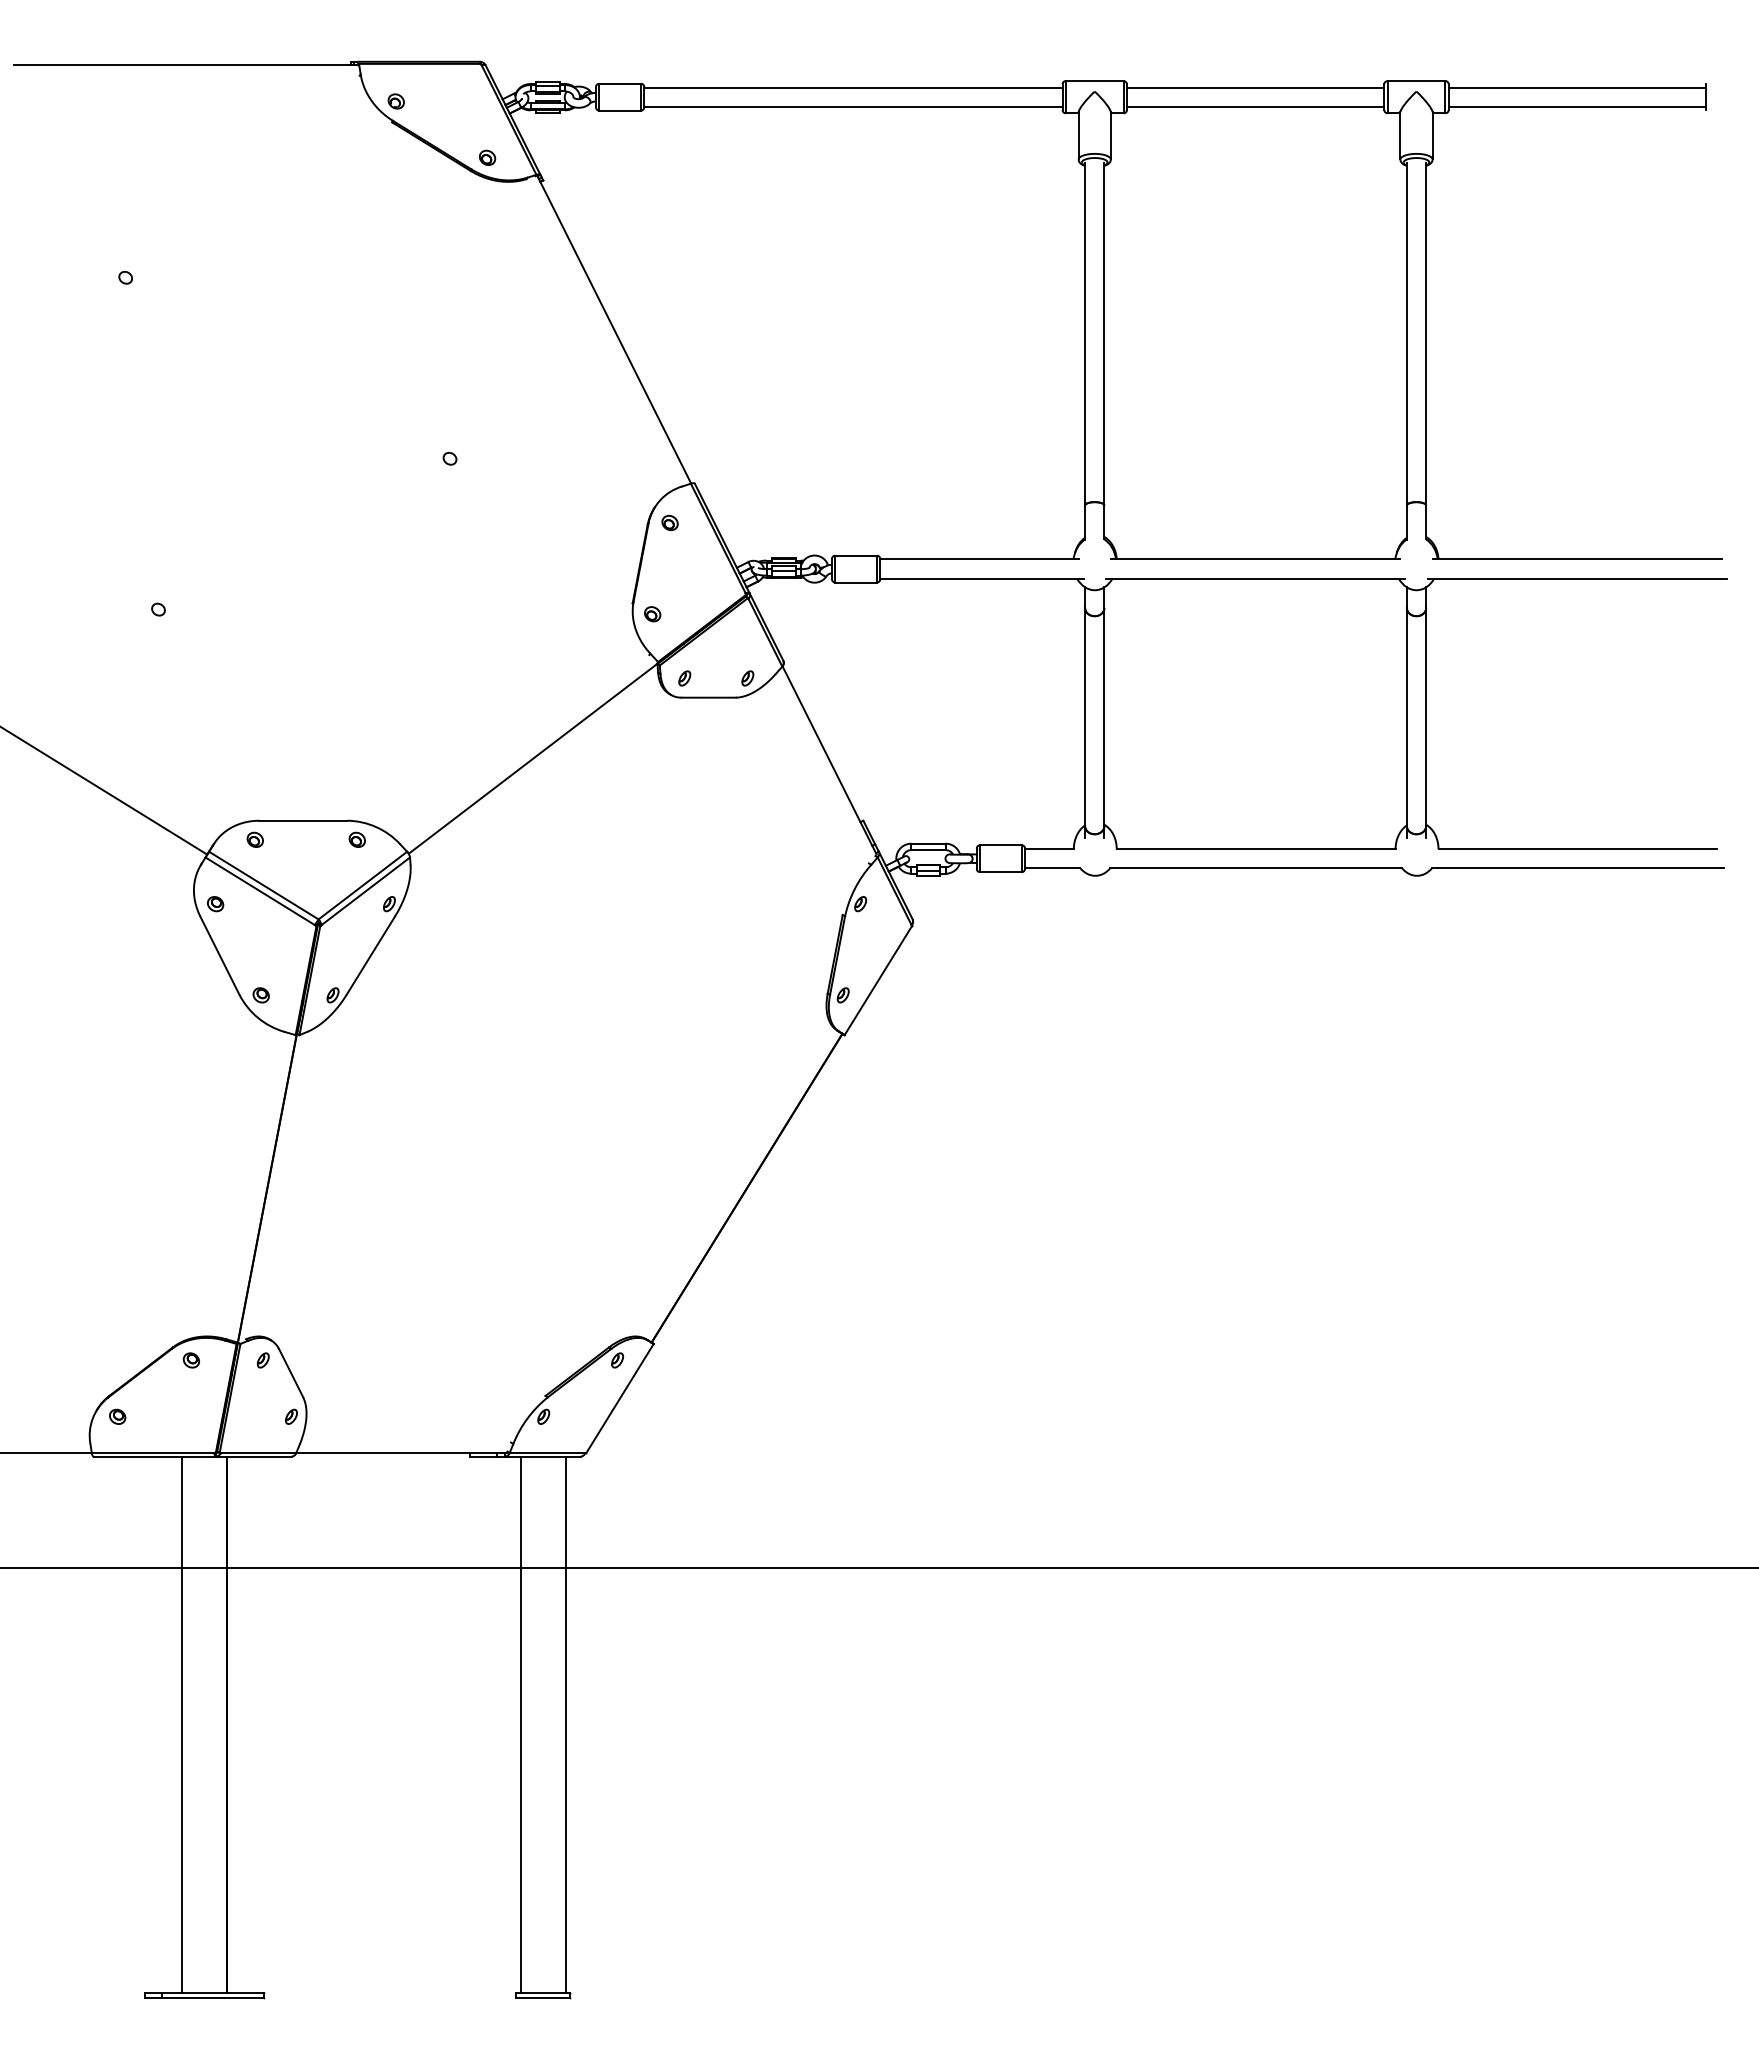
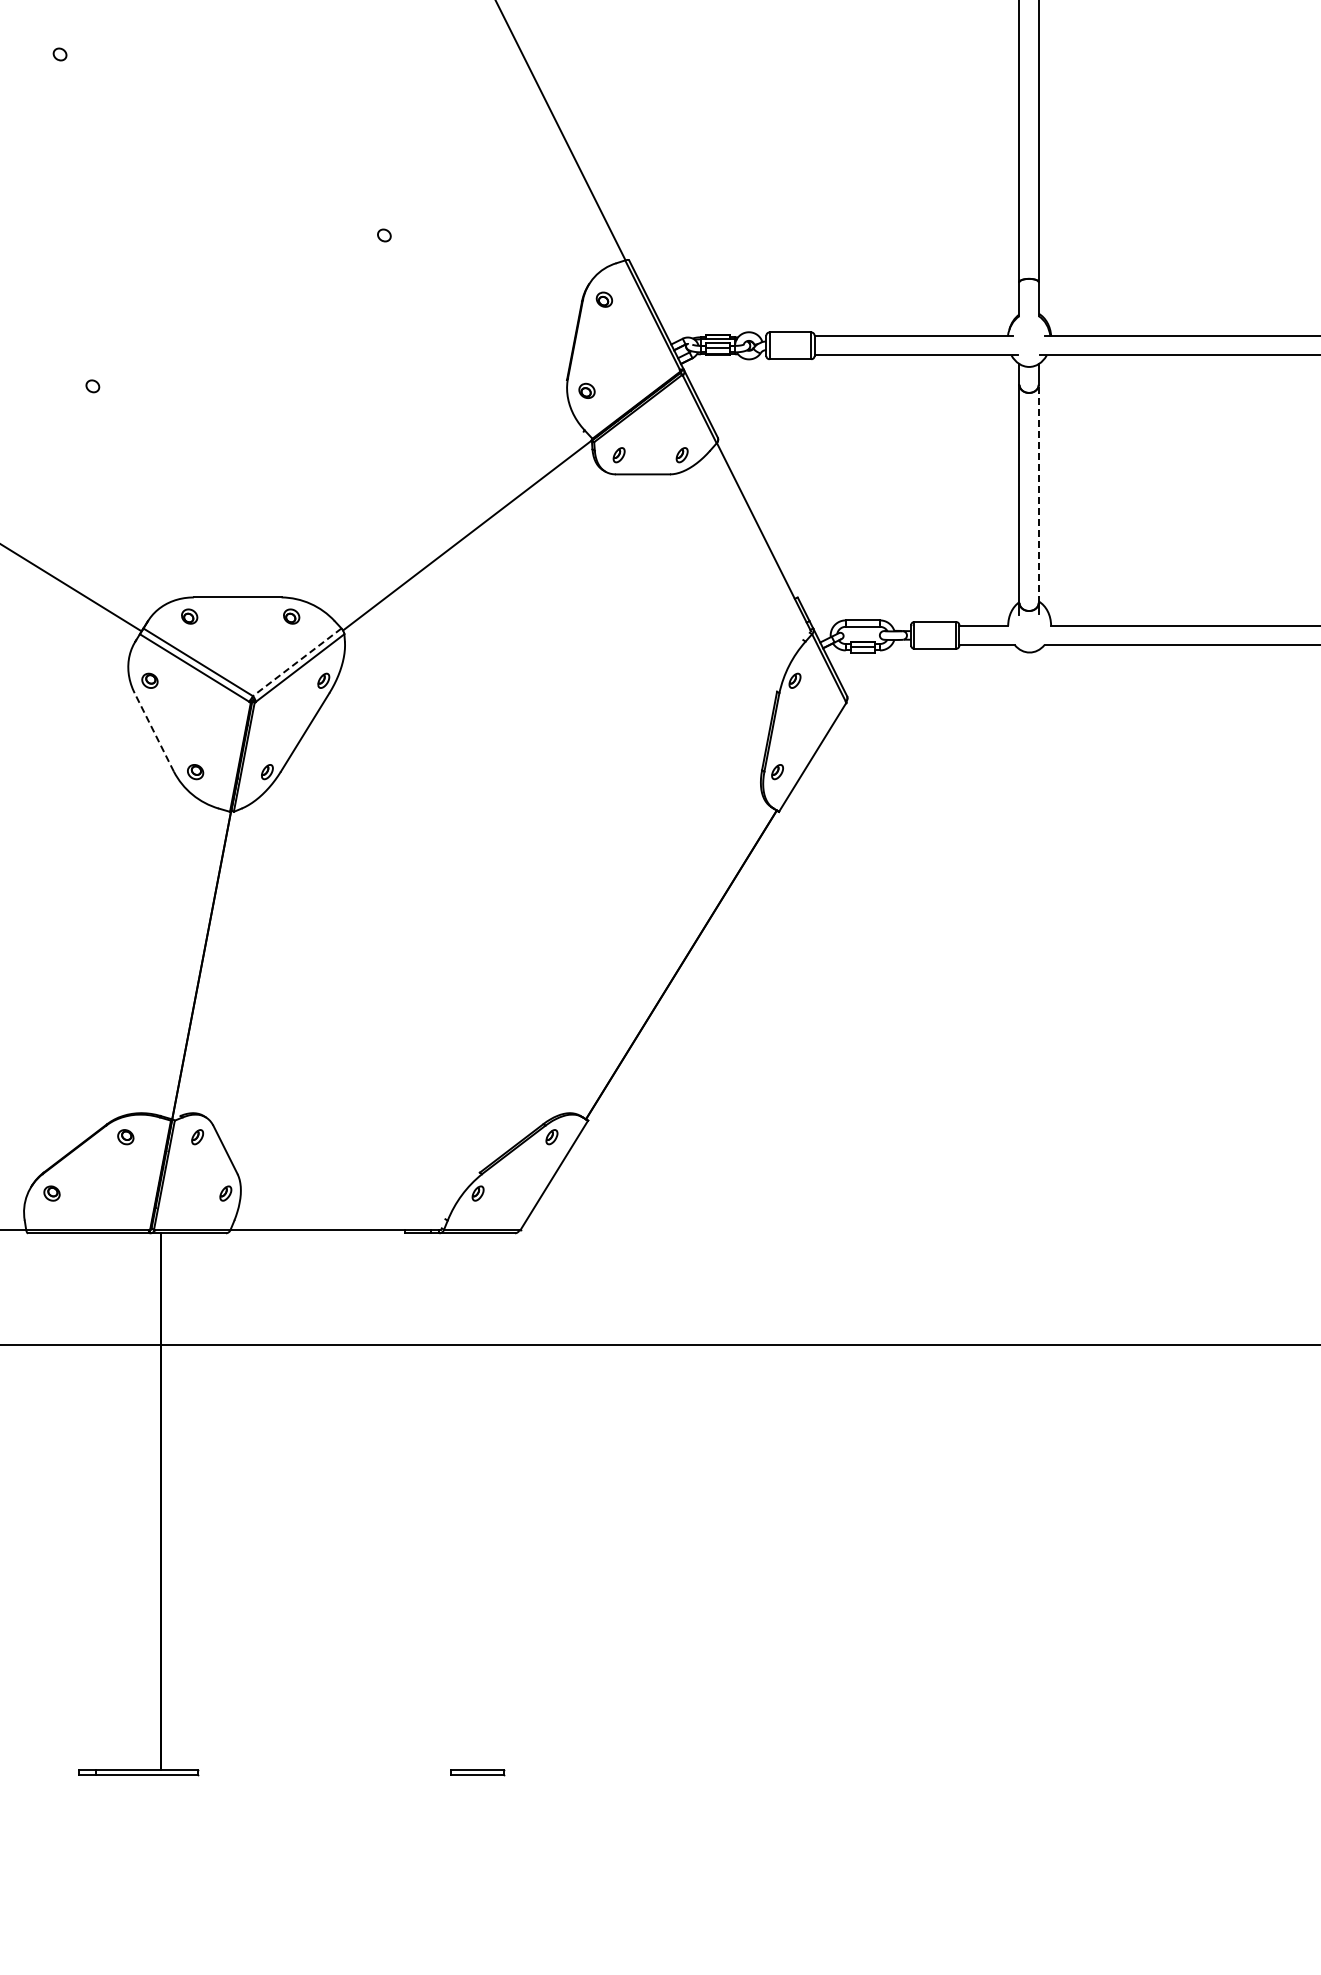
line: (1104, 716) -> (1038, 493), solid -> dashed
line: (362, 885) -> (296, 662), solid -> dashed
line: (219, 955) -> (153, 732), solid -> dashed
line: (181, 1724) -> (115, 1501), removed
line: (520, 1724) -> (454, 1501), removed
line: (565, 1724) -> (499, 1501), removed

